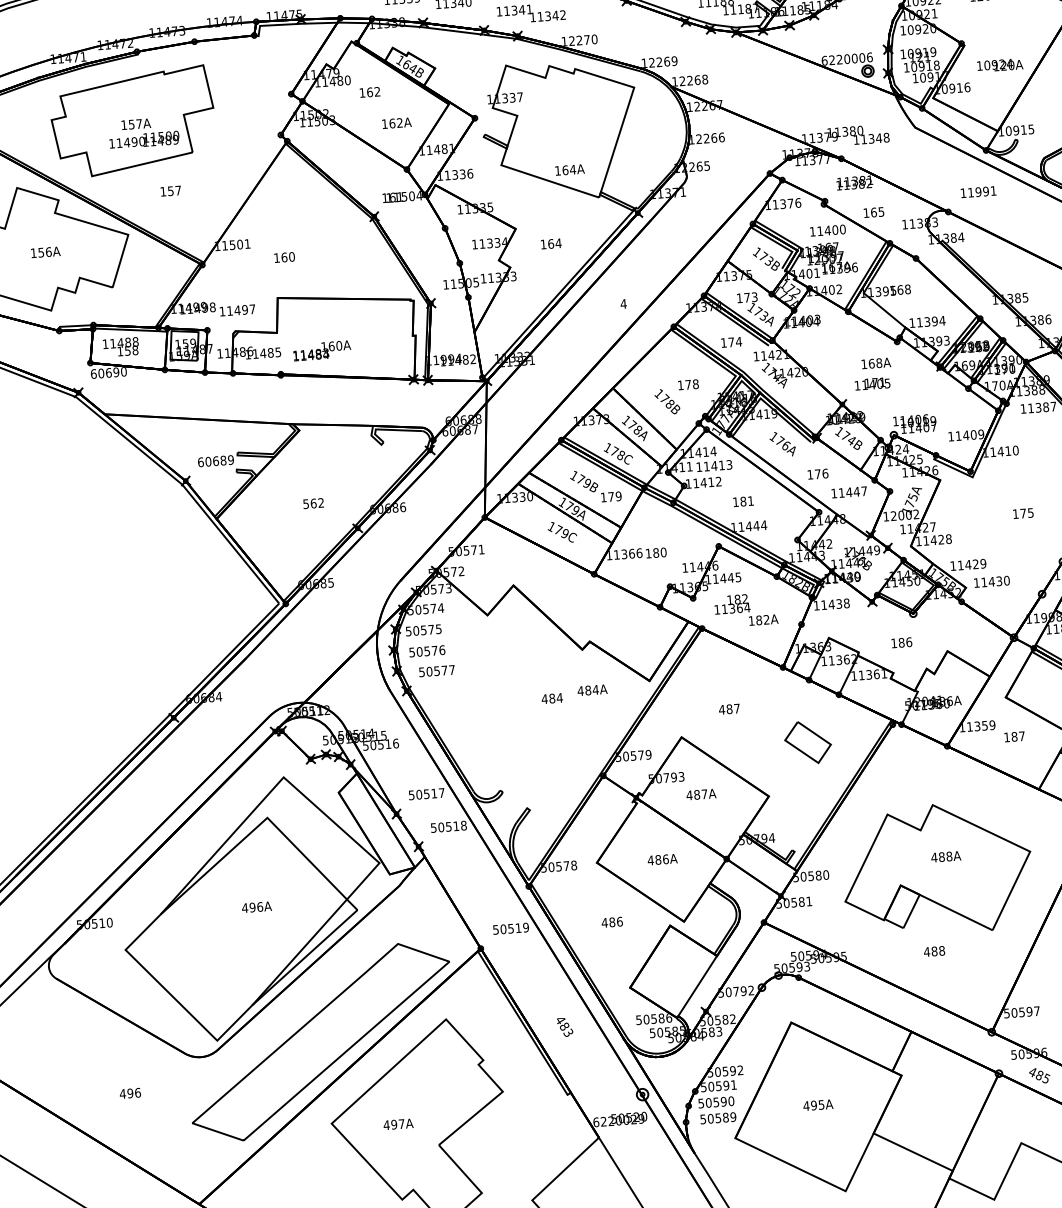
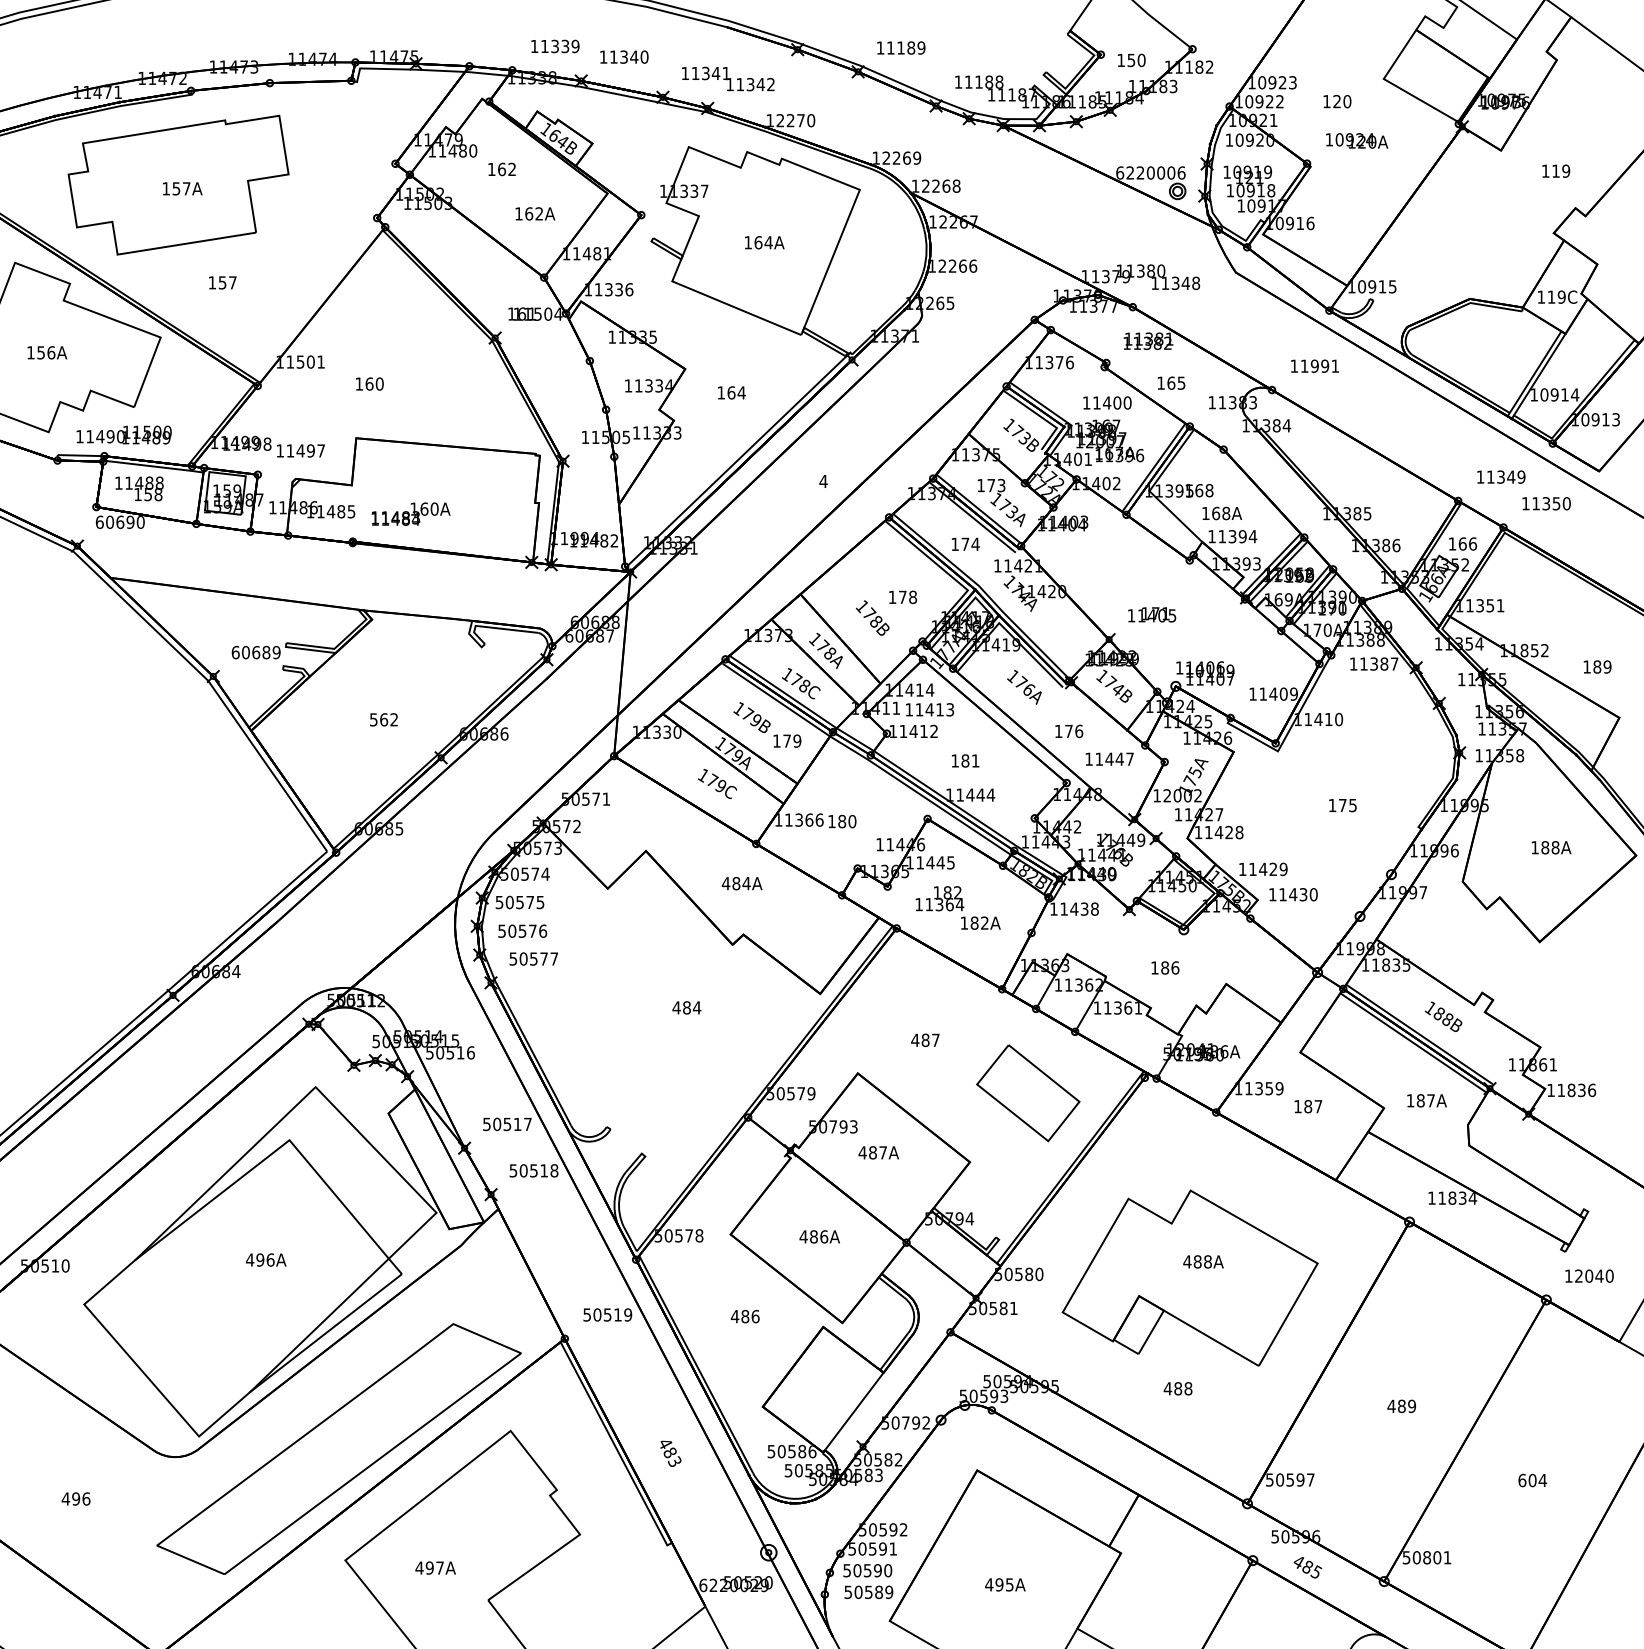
text: (1000, 64) -> (1357, 140), moved
text: (143, 139) -> (123, 434), moved
text: (569, 169) -> (764, 242), moved
text: (876, 363) -> (1222, 513), moved
text: (592, 690) -> (741, 883), moved
part: (808, 742) -> (1028, 1093), size x1.67

